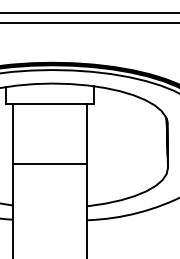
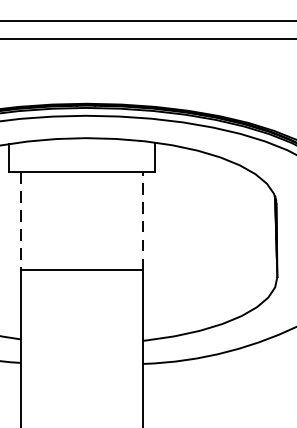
line: (12, 133) -> (20, 220), solid -> dashed
line: (86, 133) -> (142, 220), solid -> dashed

